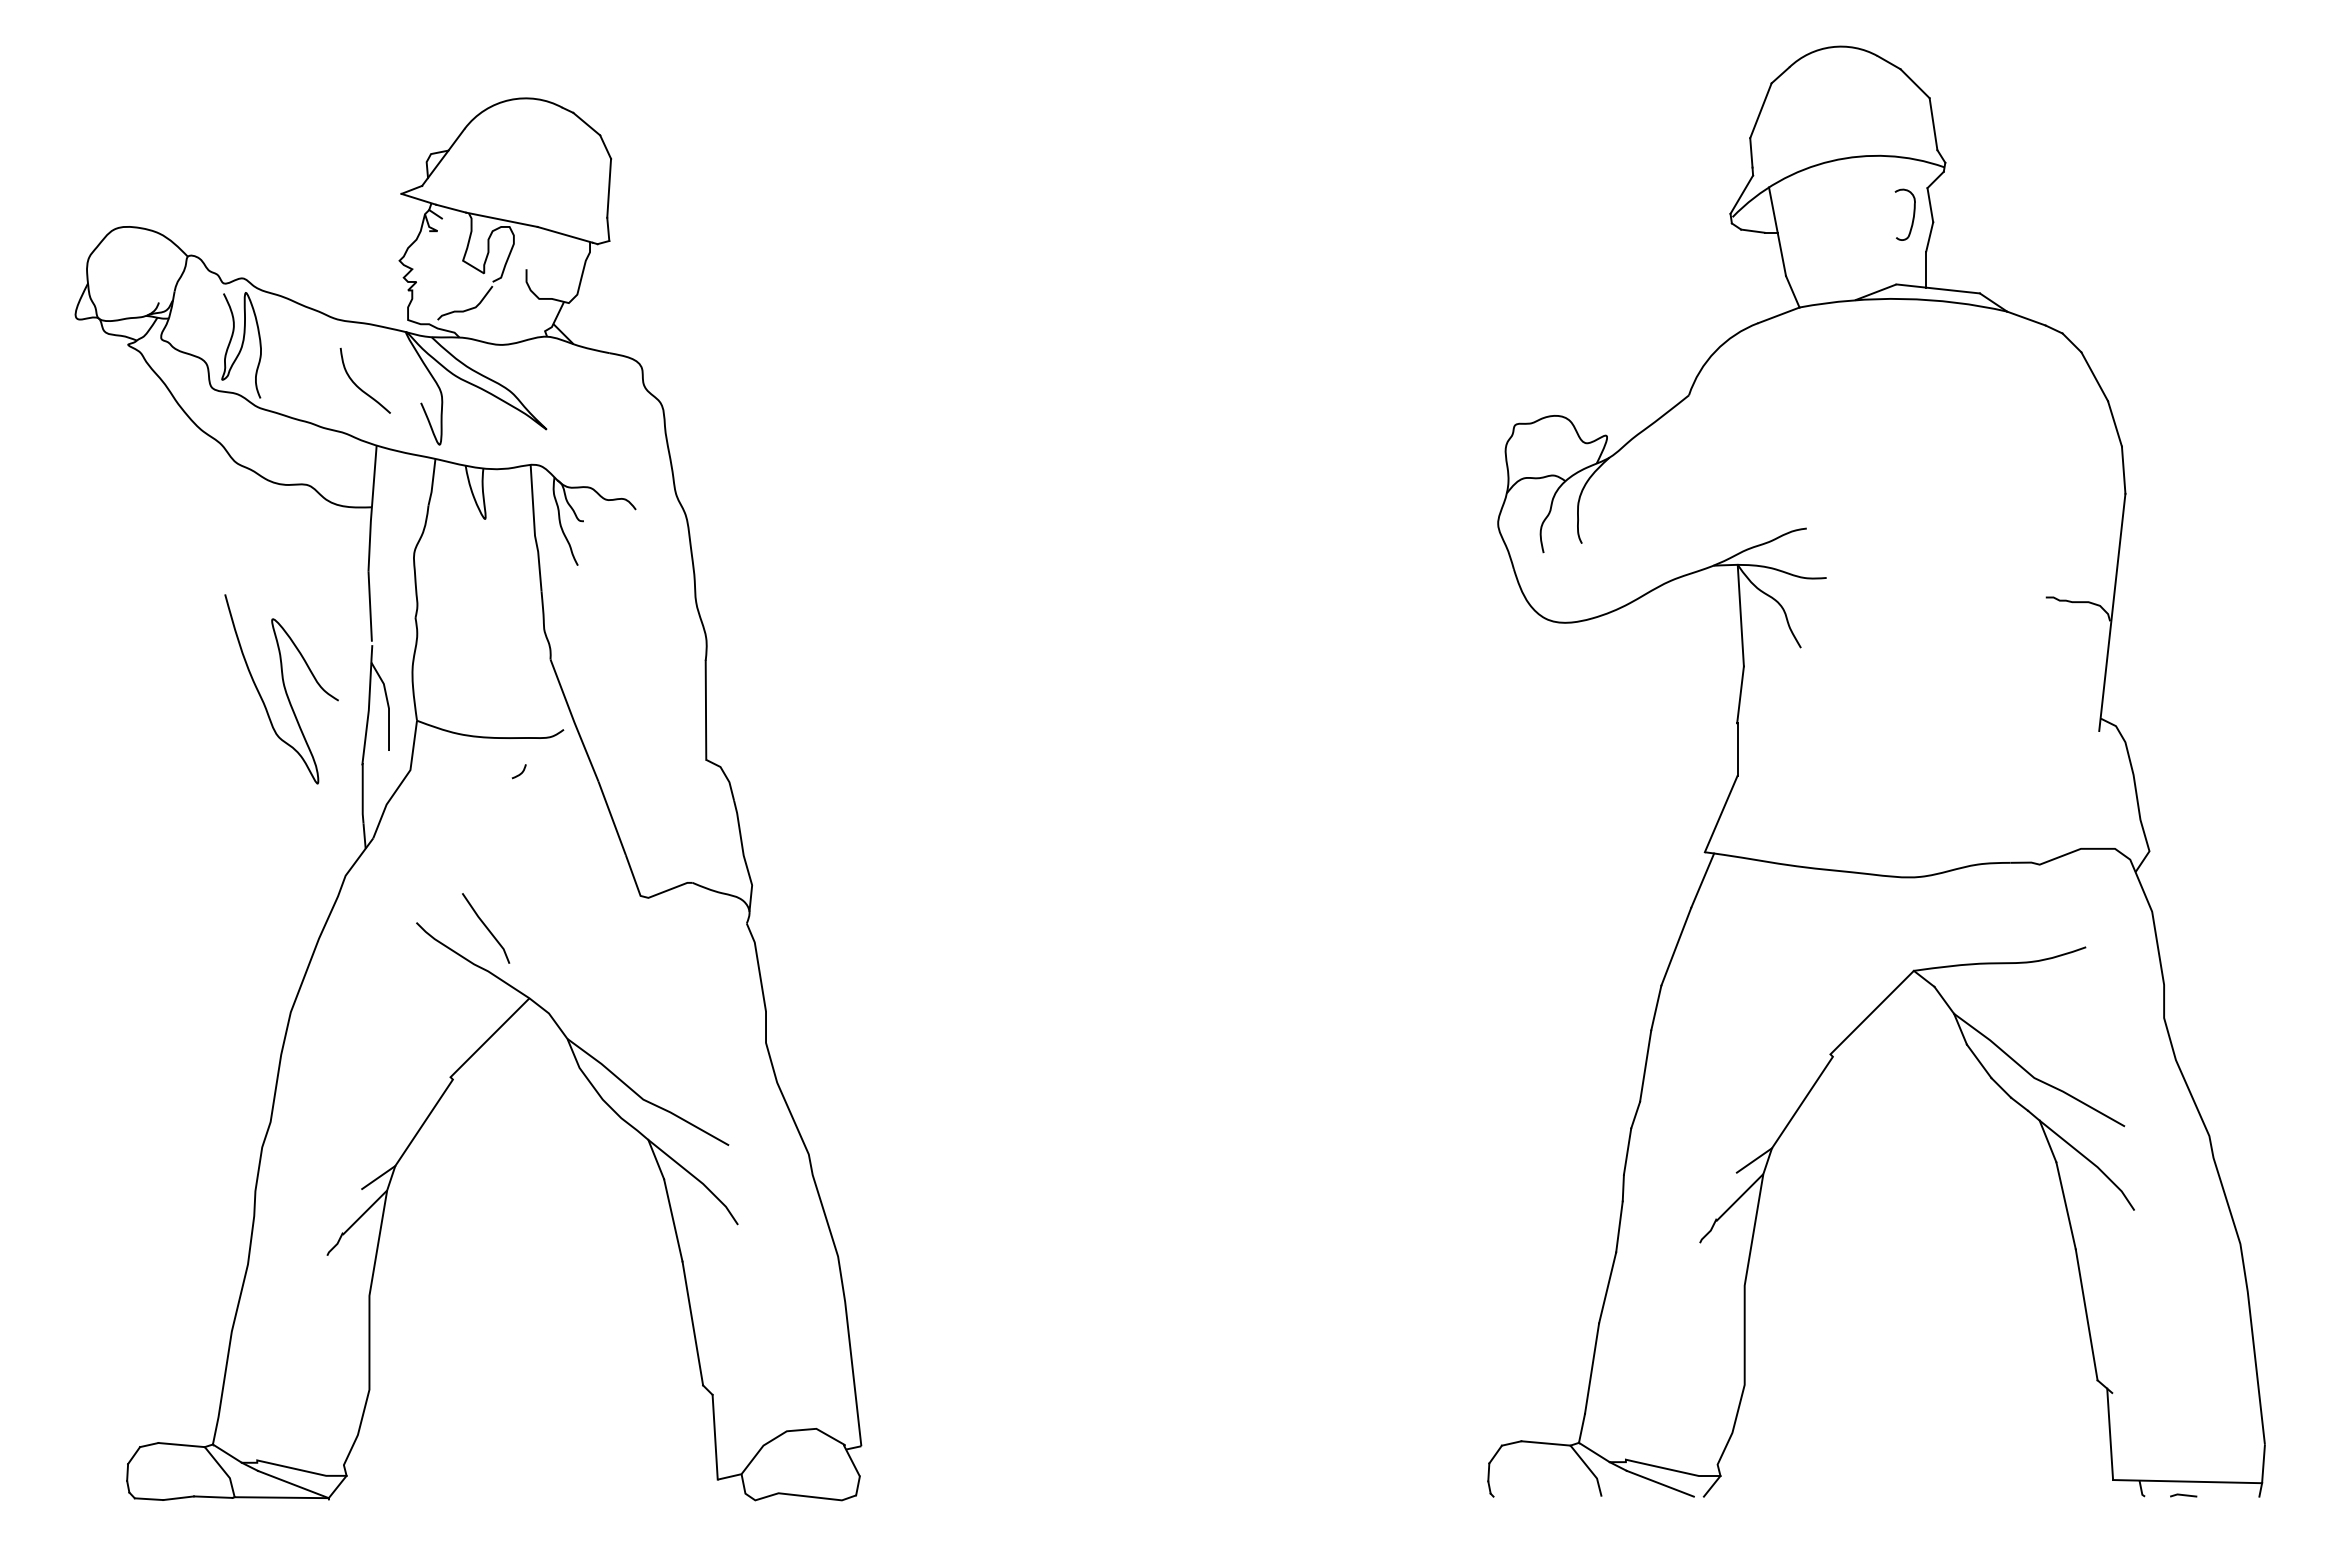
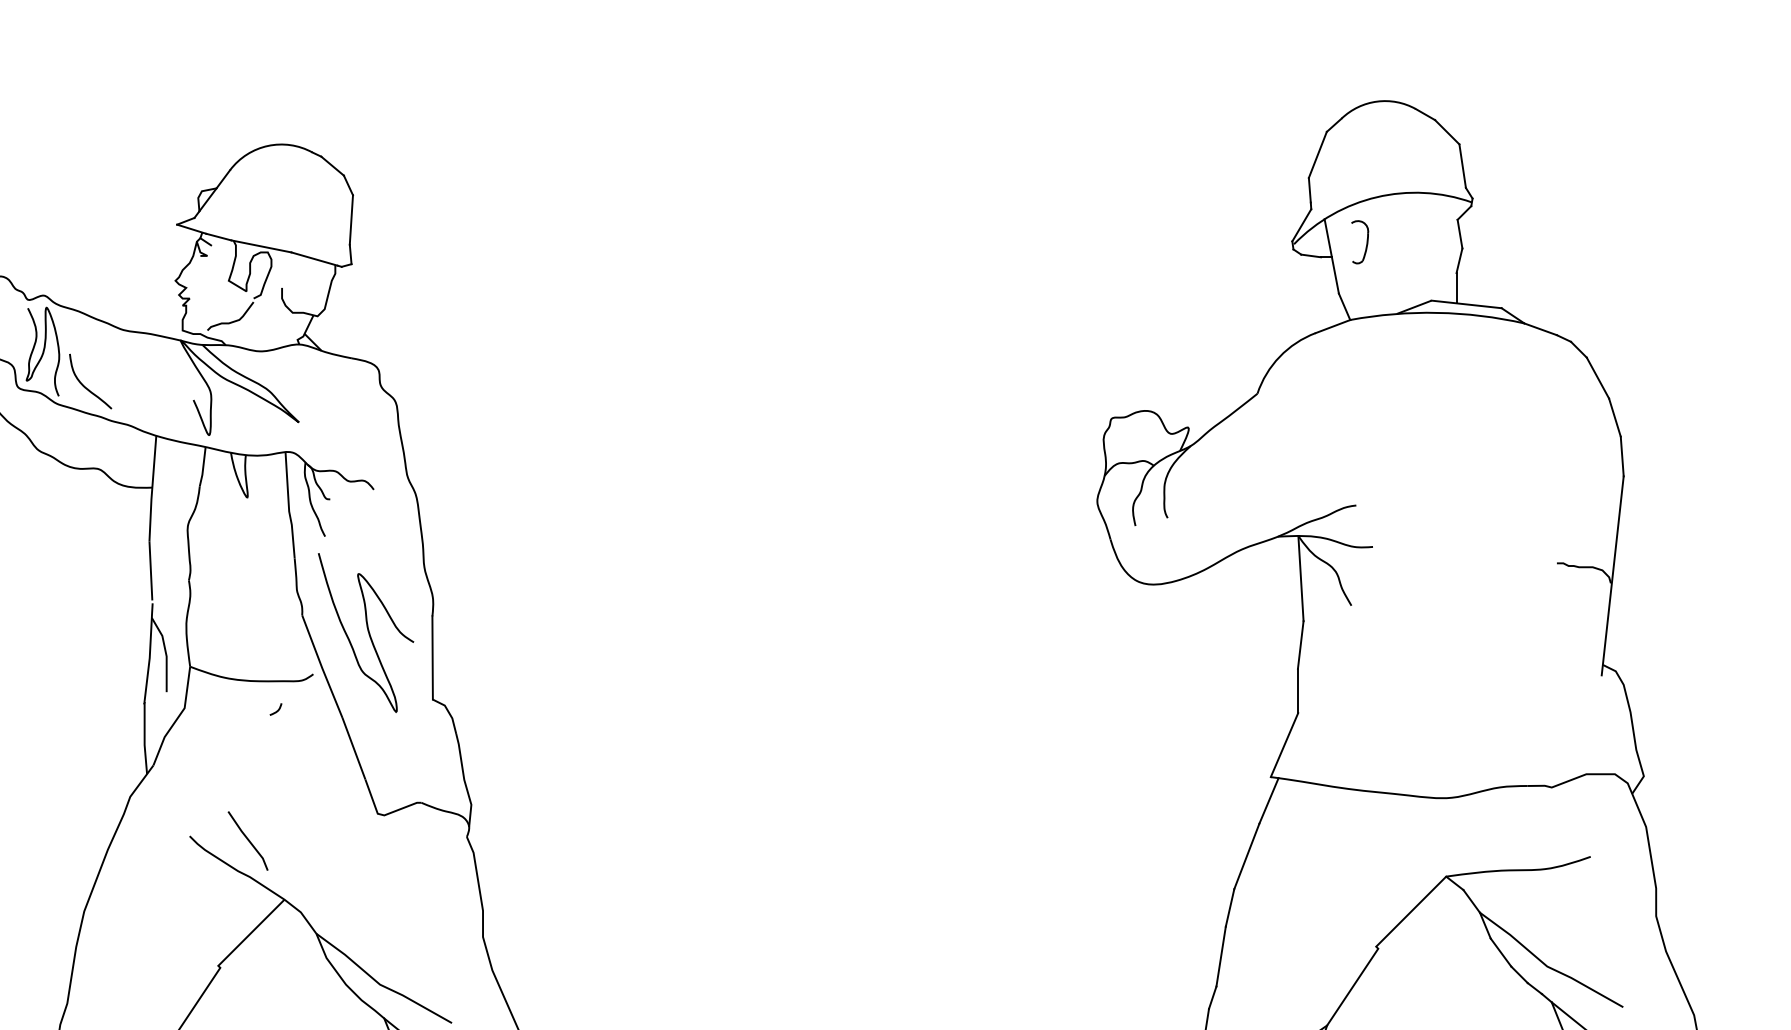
part: (1912, 217) -> (1366, 244), moved
curve: (358, 386) -> (84, 386), moved
curve: (283, 687) -> (367, 631), moved

